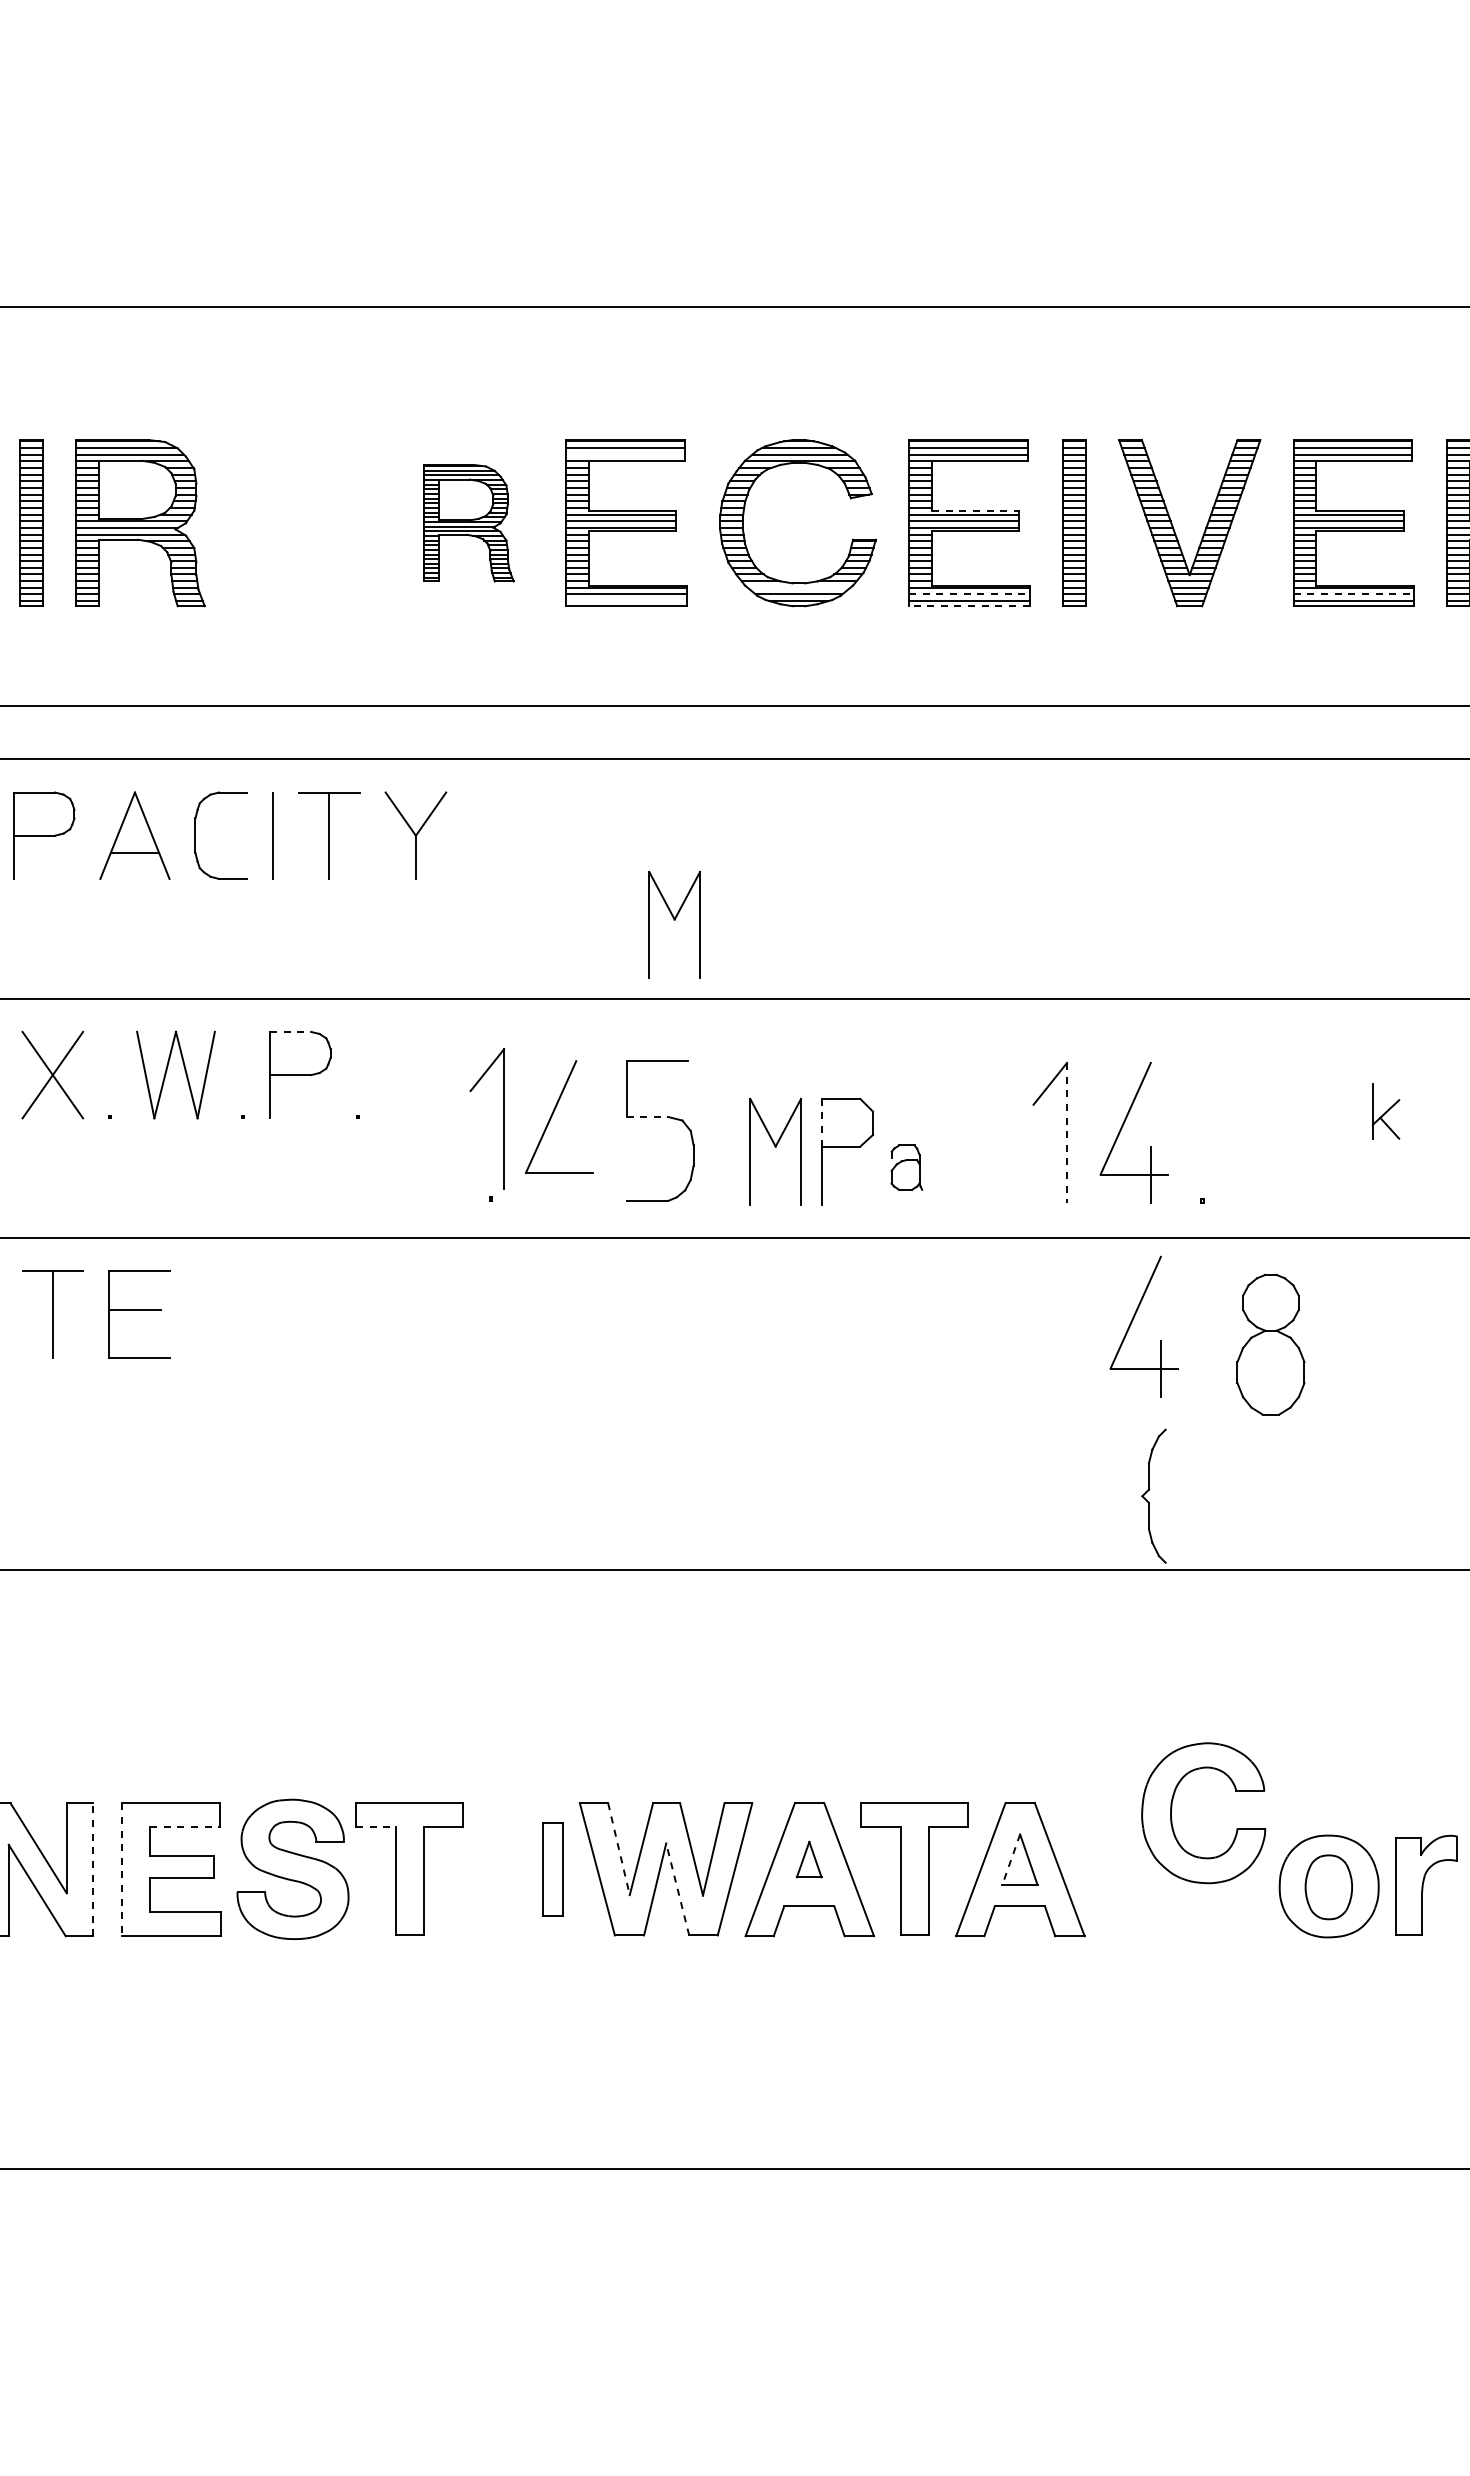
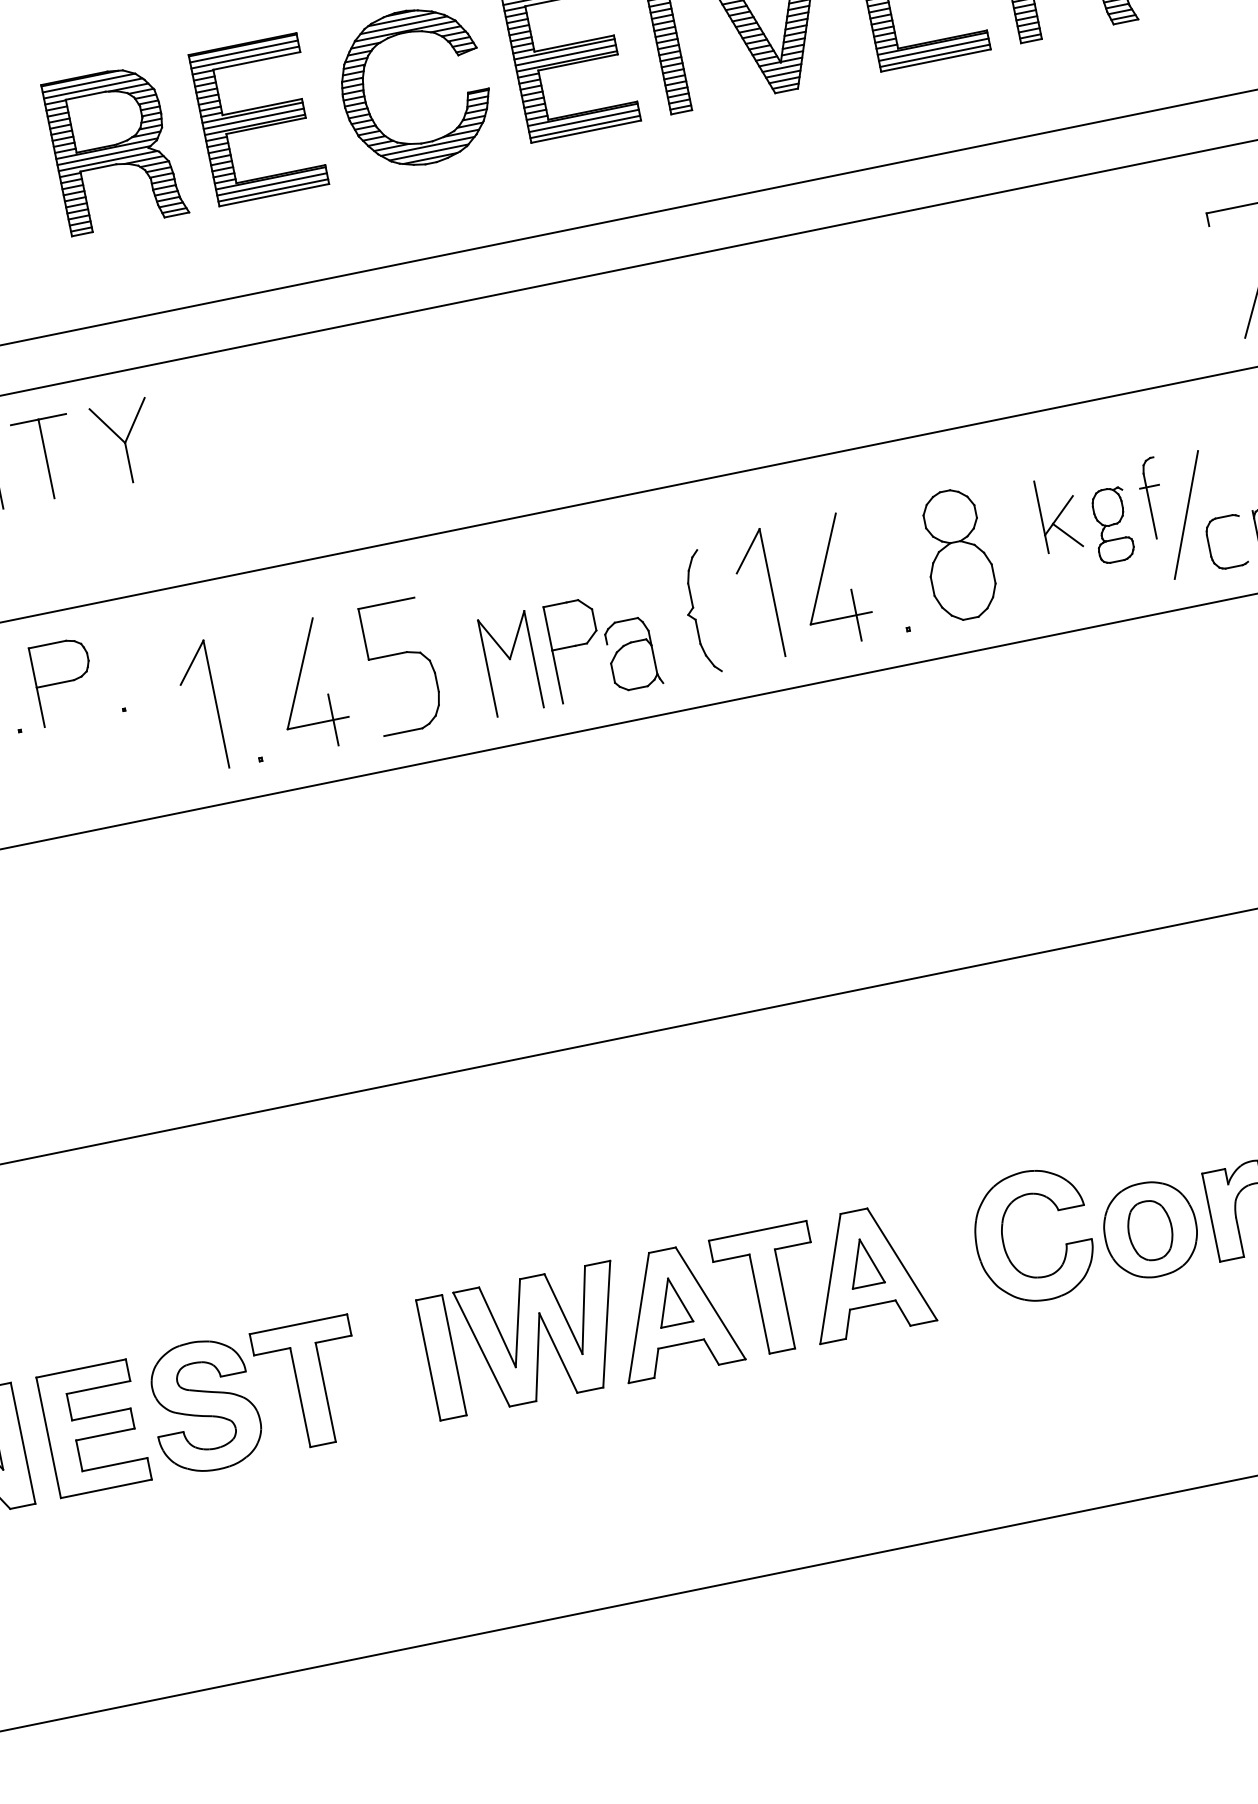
line: (625, 454) -> (245, 57), added
line: (975, 510) -> (574, 43), dashed -> solid
part: (468, 523) -> (115, 149), size x1.43
line: (798, 587) -> (427, 146), added
line: (969, 594) -> (584, 120), dashed -> solid
line: (1354, 594) -> (934, 49), dashed -> solid
line: (626, 601) -> (273, 190), added
line: (968, 606) -> (585, 132), dashed -> solid
part: (674, 924) -> (376, 475), removed
line: (290, 1031) -> (47, 644), dashed -> solid
part: (1385, 1111) -> (1058, 514), size x1.43
line: (647, 1117) -> (387, 656), dashed -> solid
part: (503, 1118) -> (215, 703), moved
line: (822, 1122) -> (548, 628), dashed -> solid
line: (1067, 1132) -> (772, 592), dashed -> solid
part: (1439, 1134) -> (1111, 525), added
part: (906, 1167) -> (632, 653), size x1.67
line: (576, 1172) -> (333, 719), added
part: (1133, 1320) -> (867, 751), removed
part: (1270, 1344) -> (957, 554), moved
part: (1149, 1490) -> (693, 608), moved
part: (1172, 1808) -> (1003, 1237), moved
line: (375, 1826) -> (271, 1351), dashed -> solid
line: (184, 1827) -> (98, 1388), dashed -> solid
line: (619, 1849) -> (497, 1327), dashed -> solid
part: (808, 1859) -> (671, 1301), size x1.43
line: (1011, 1859) -> (856, 1264), dashed -> solid
part: (553, 1868) -> (441, 1357), size x1.43
line: (93, 1869) -> (23, 1443), dashed -> solid
line: (121, 1869) -> (48, 1437), dashed -> solid
line: (677, 1888) -> (557, 1352), dashed -> solid

